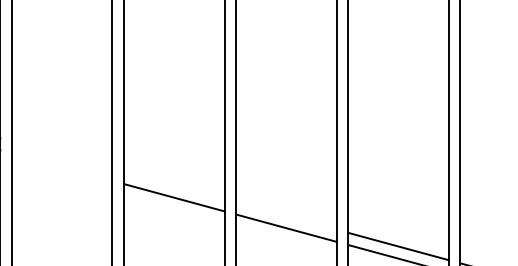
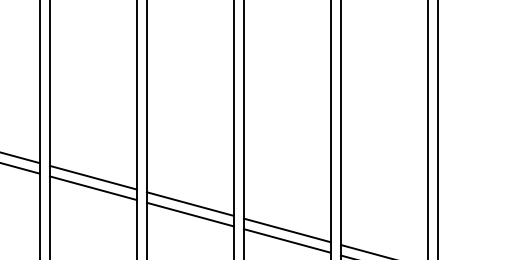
line: (61, 154) -> (92, 177), added
line: (61, 167) -> (92, 188), added
line: (173, 184) -> (189, 203), added
line: (285, 216) -> (286, 230), added

